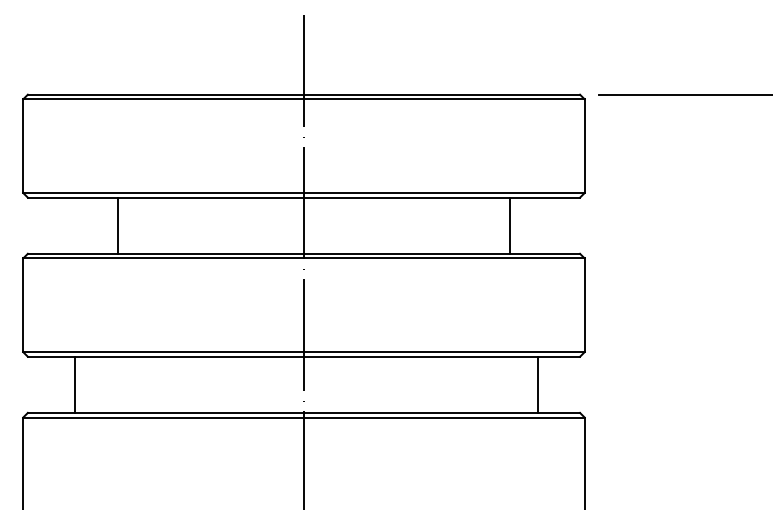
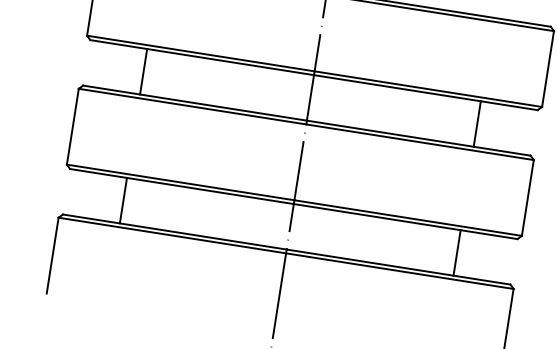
line: (118, 225) -> (144, 71), moved
line: (75, 384) -> (123, 200), moved
line: (537, 384) -> (456, 252), moved

